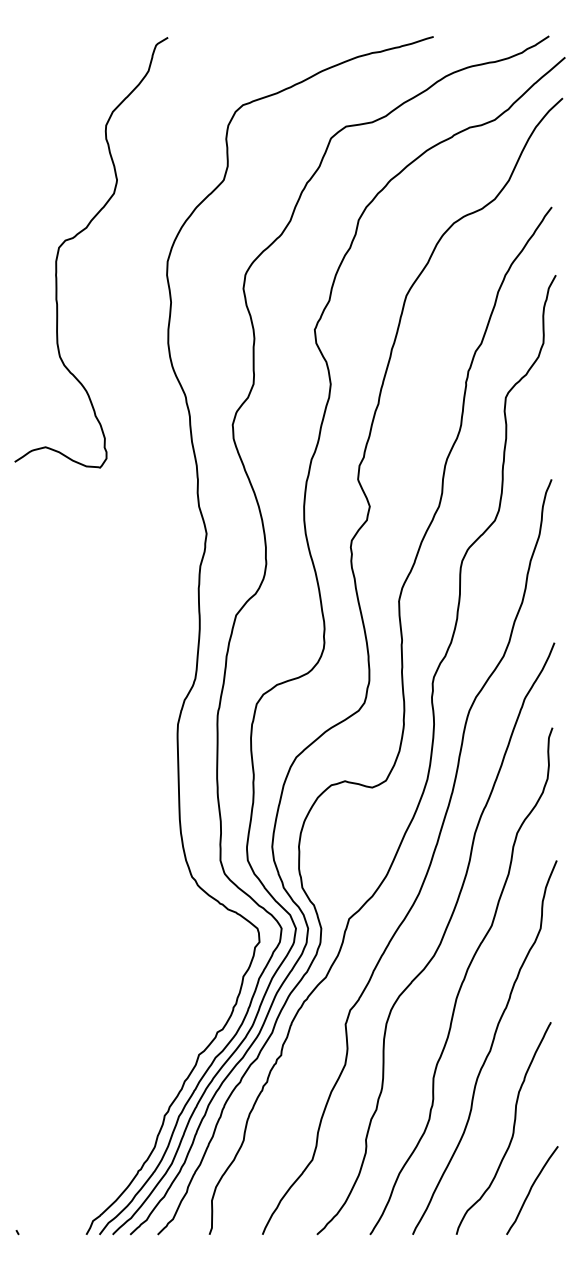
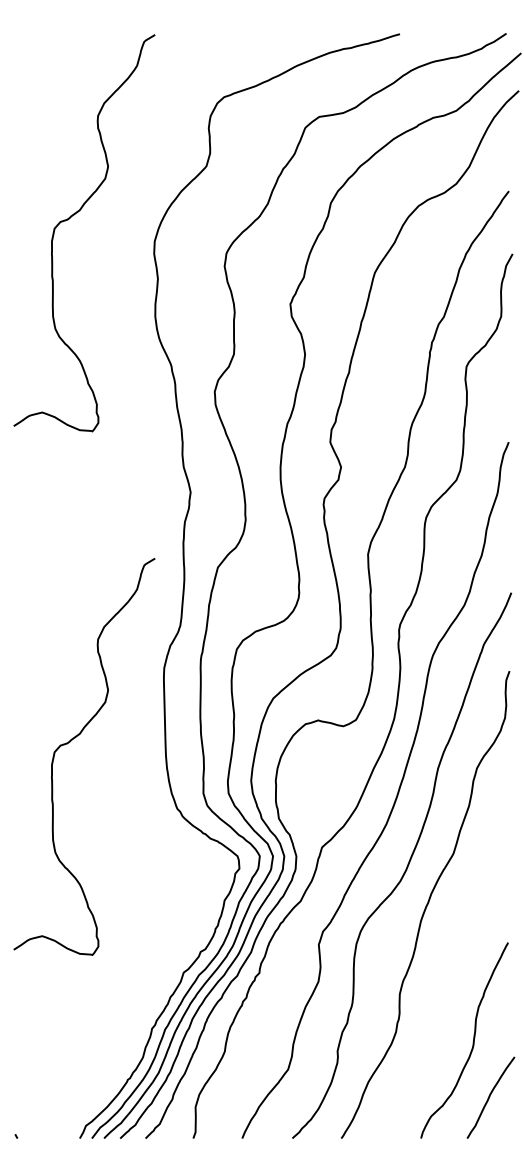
curve: (76, 804) -> (70, 741), added
curve: (489, 1049) -> (451, 967), removed

